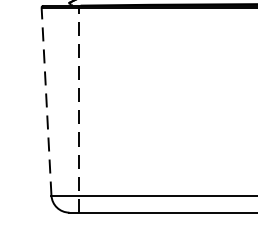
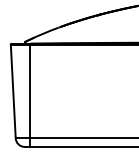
line: (46, 101) -> (13, 91), dashed -> solid
line: (79, 109) -> (29, 95), dashed -> solid

